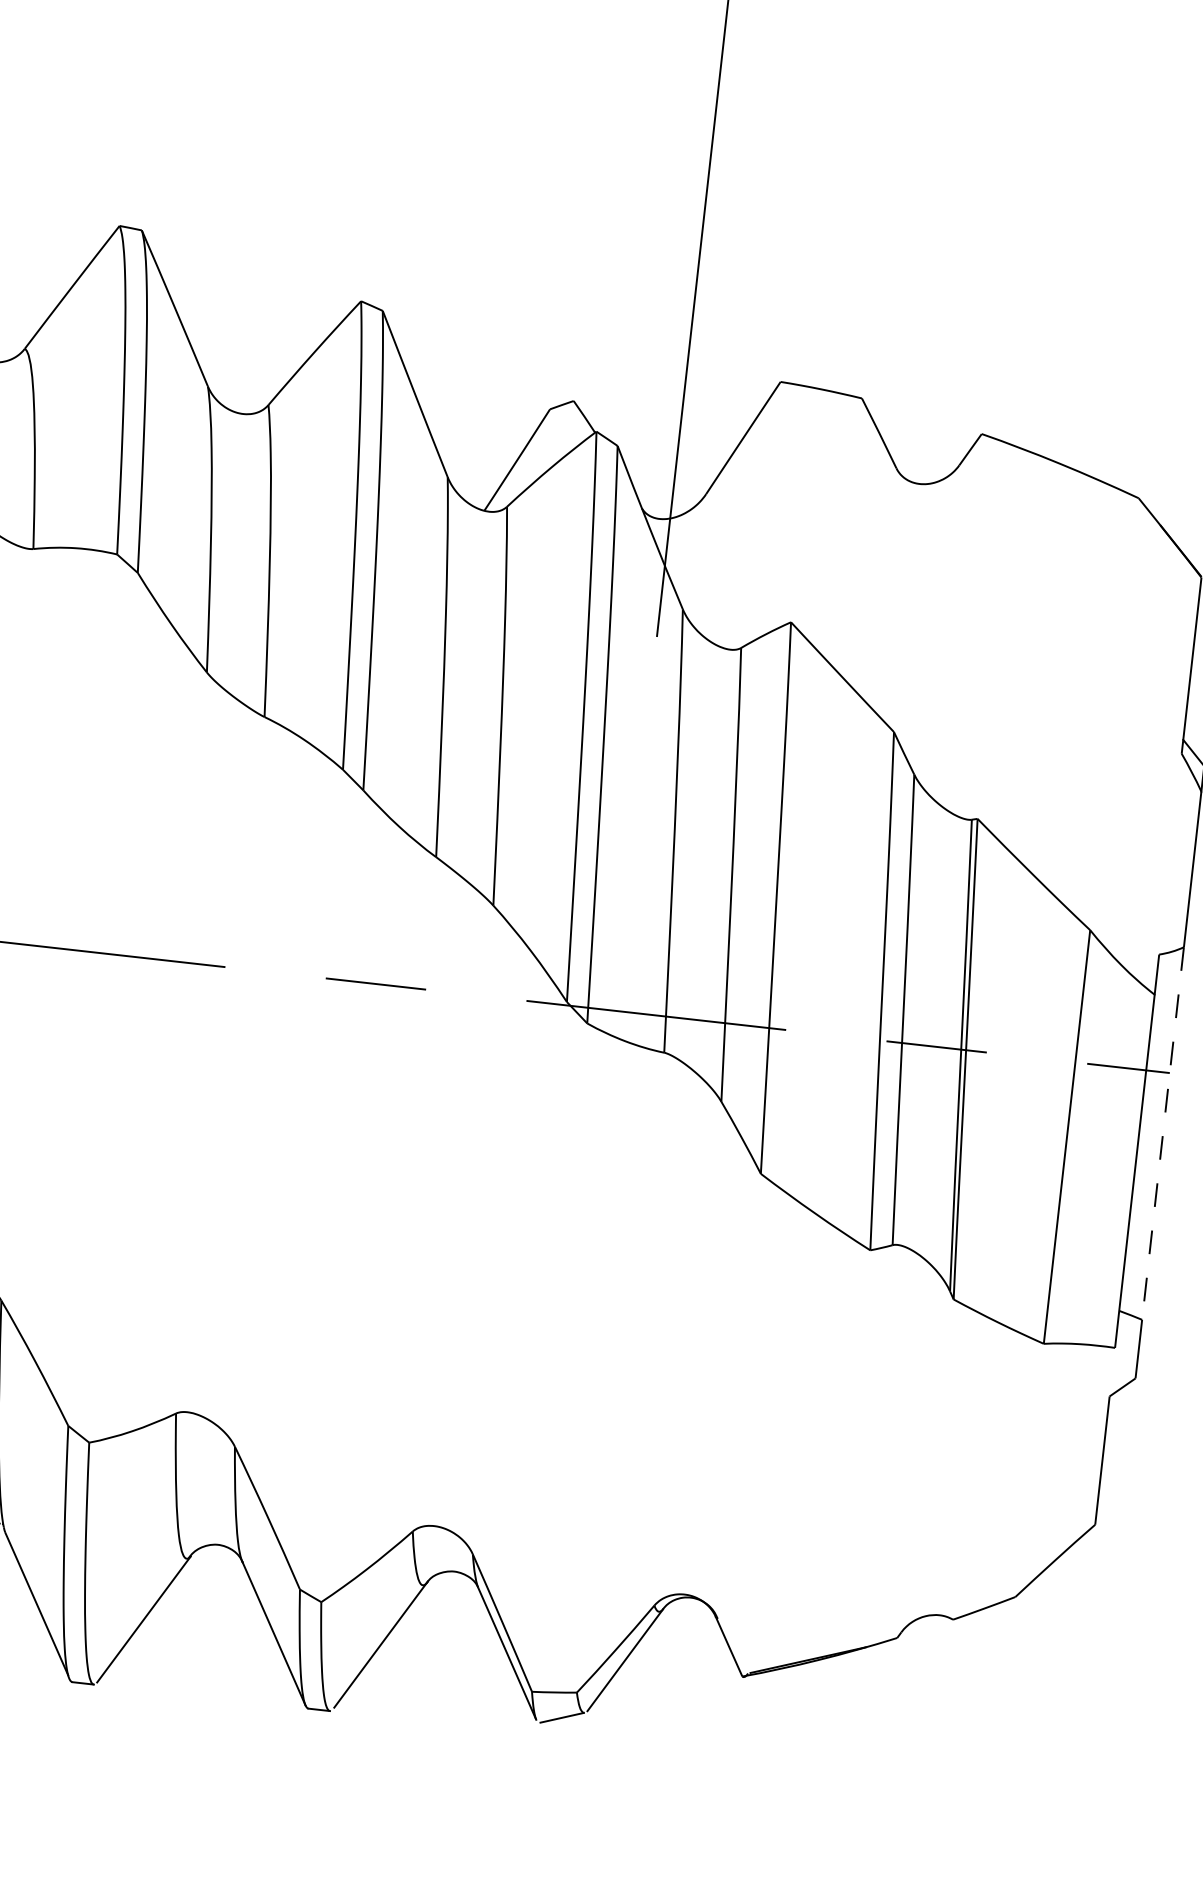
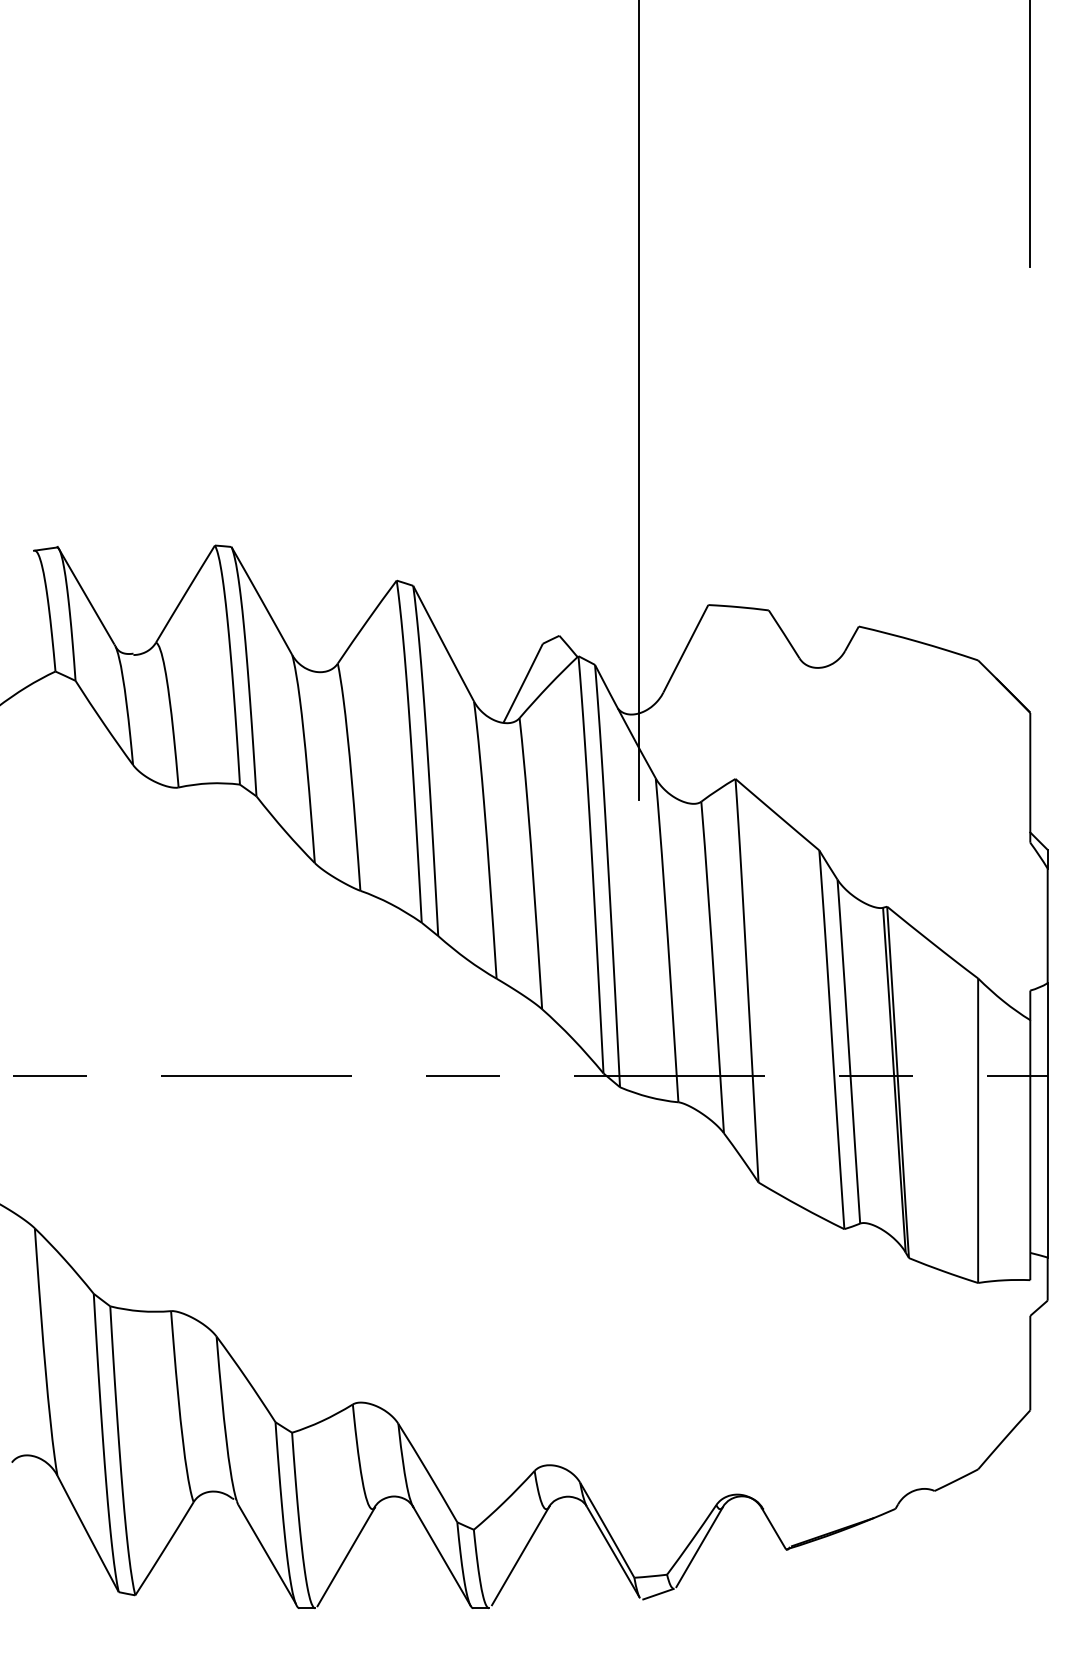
line: (1162, 1133) -> (1047, 1120), dashed -> solid

